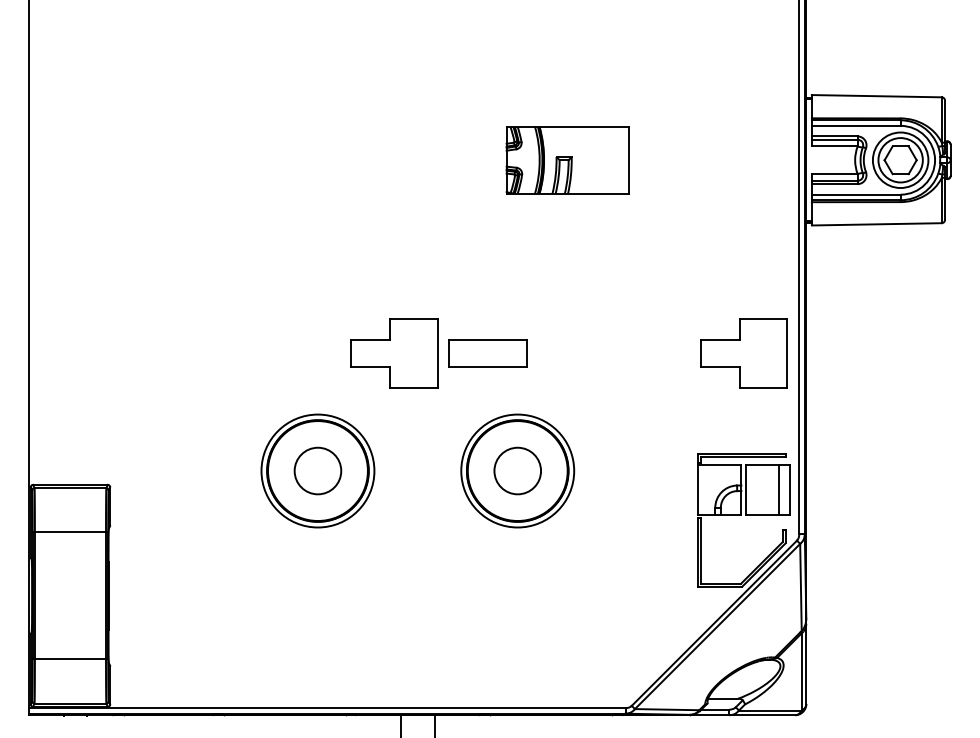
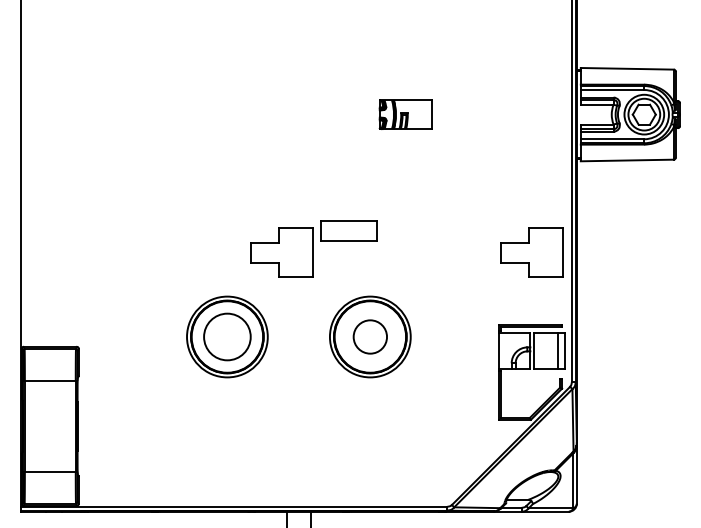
part: (567, 160) -> (405, 114), size x0.6
part: (487, 353) -> (348, 231), moved
circle: (317, 470) -> (227, 336), size x1.4

